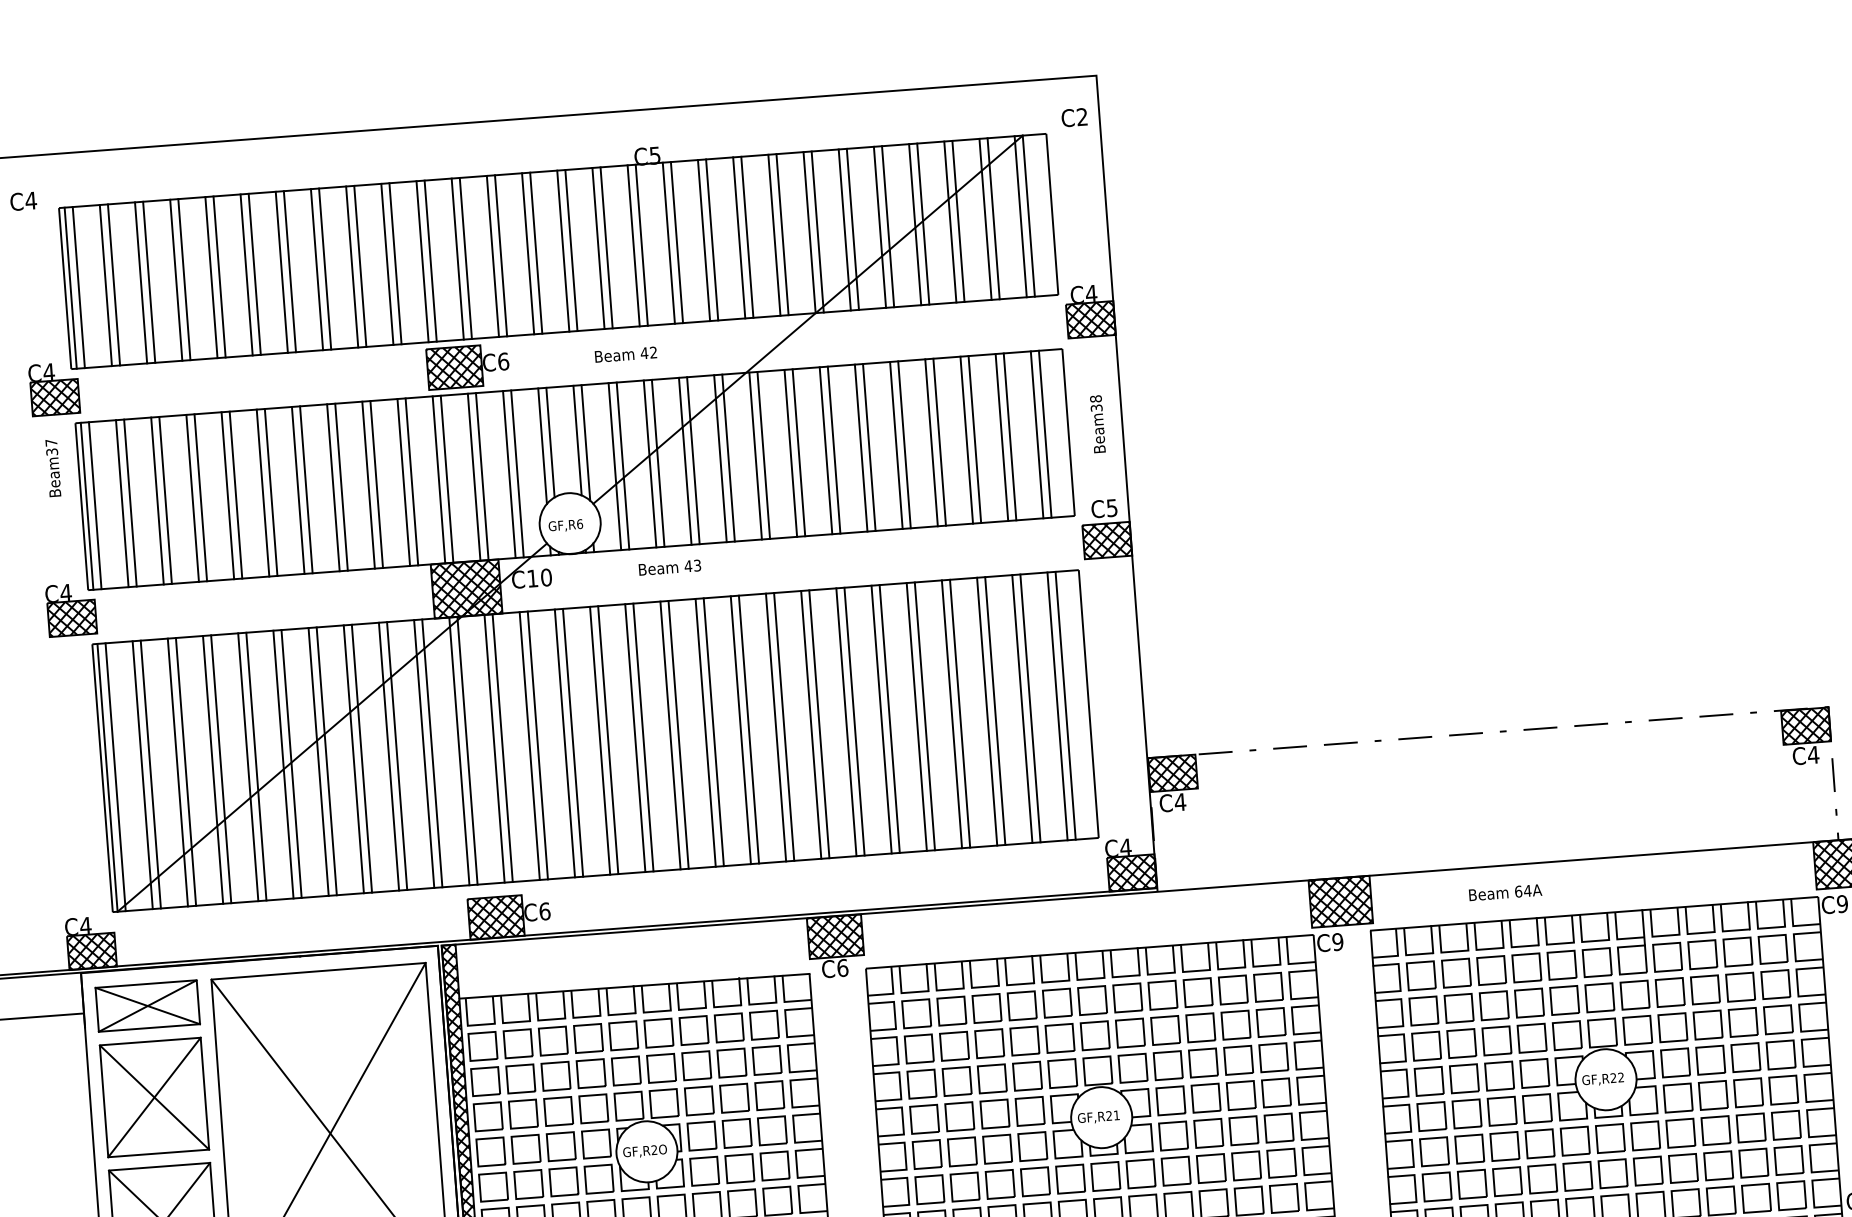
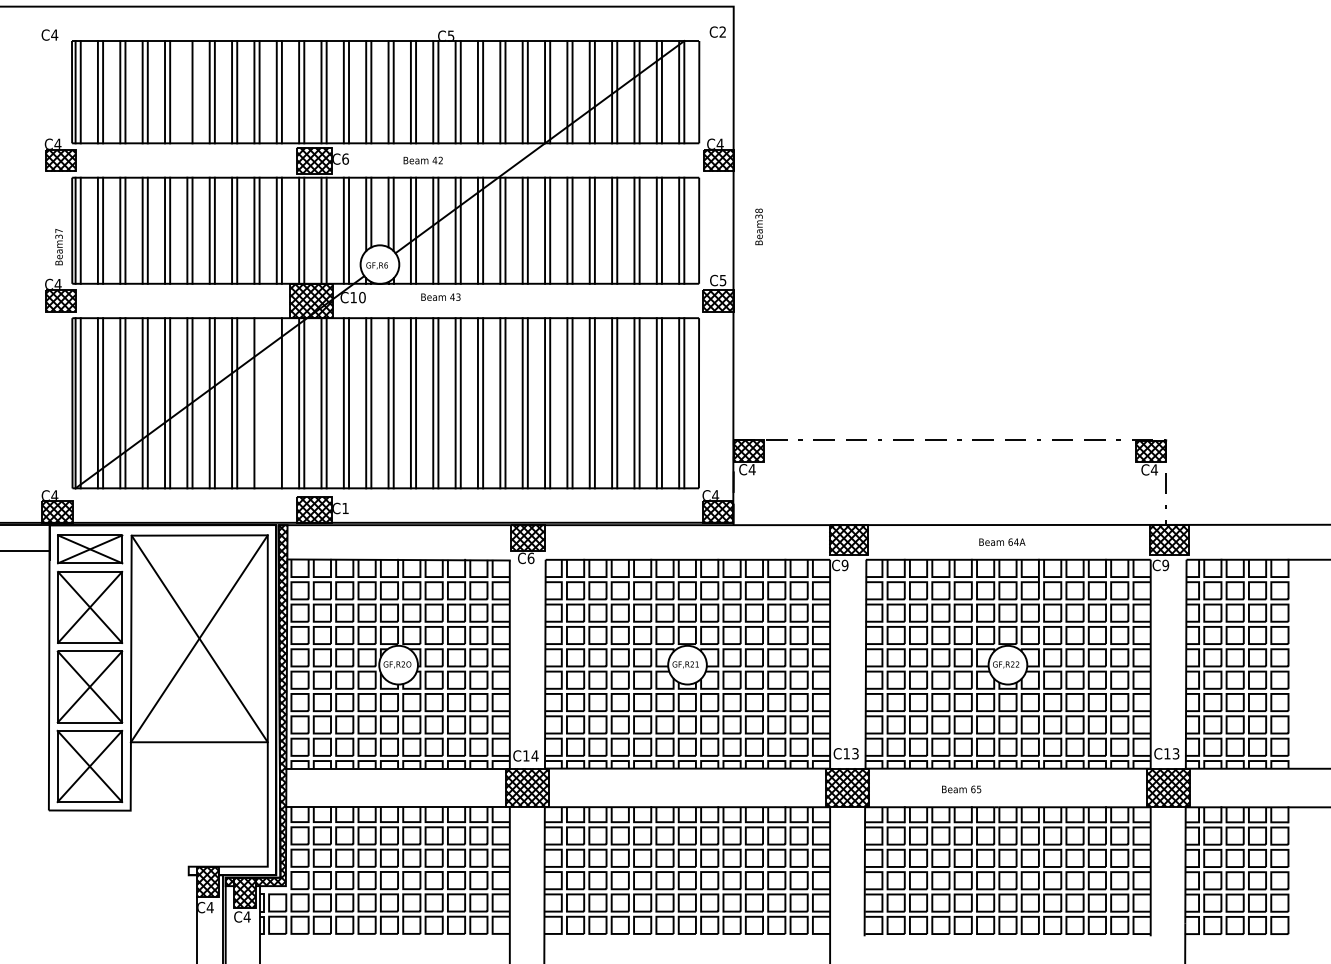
line: (246, 275) -> (187, 92), removed
text: (1096, 423) -> (758, 226), moved
text: (52, 468) -> (58, 247), moved
line: (423, 754) -> (276, 403), removed
line: (397, 756) -> (259, 403), removed
text: (1505, 891) -> (1002, 541), moved
text: (544, 911) -> (345, 508), C6 -> C1

